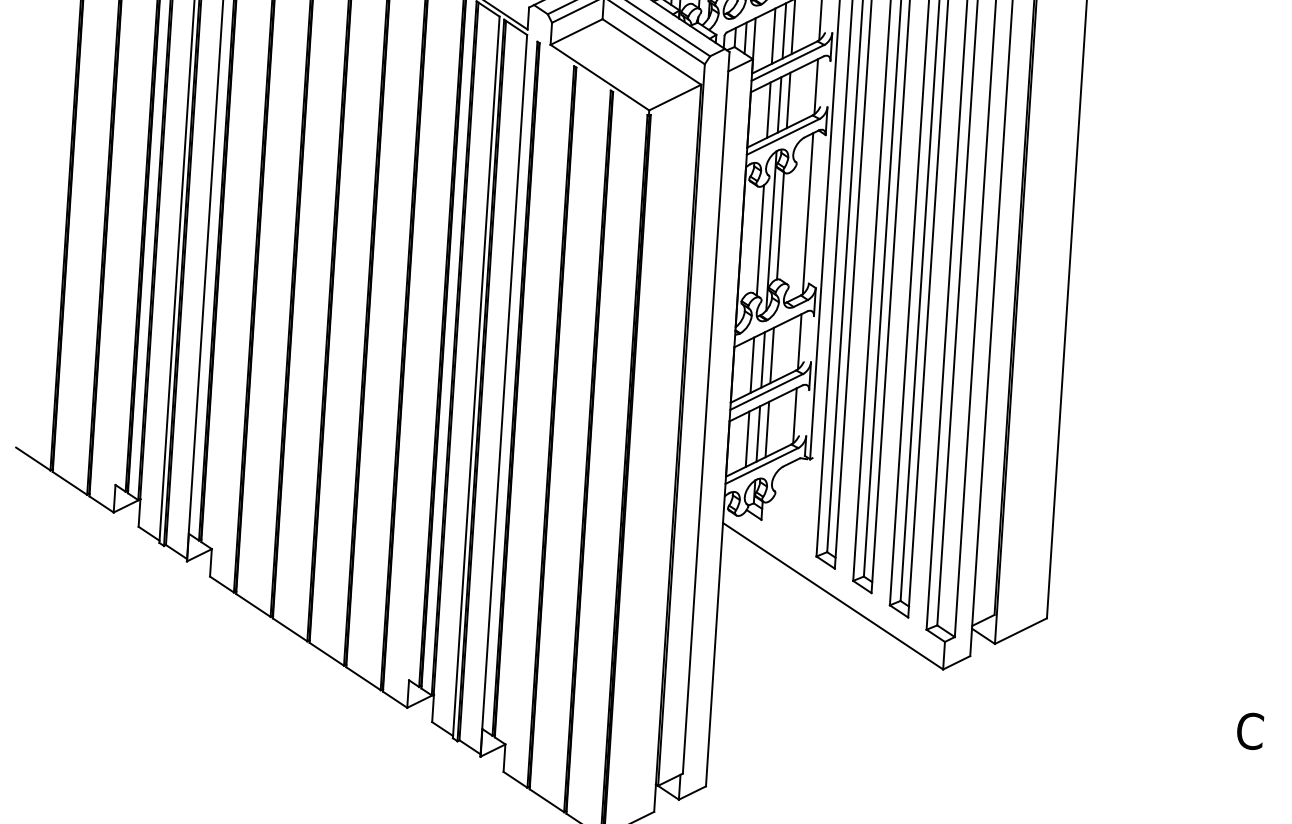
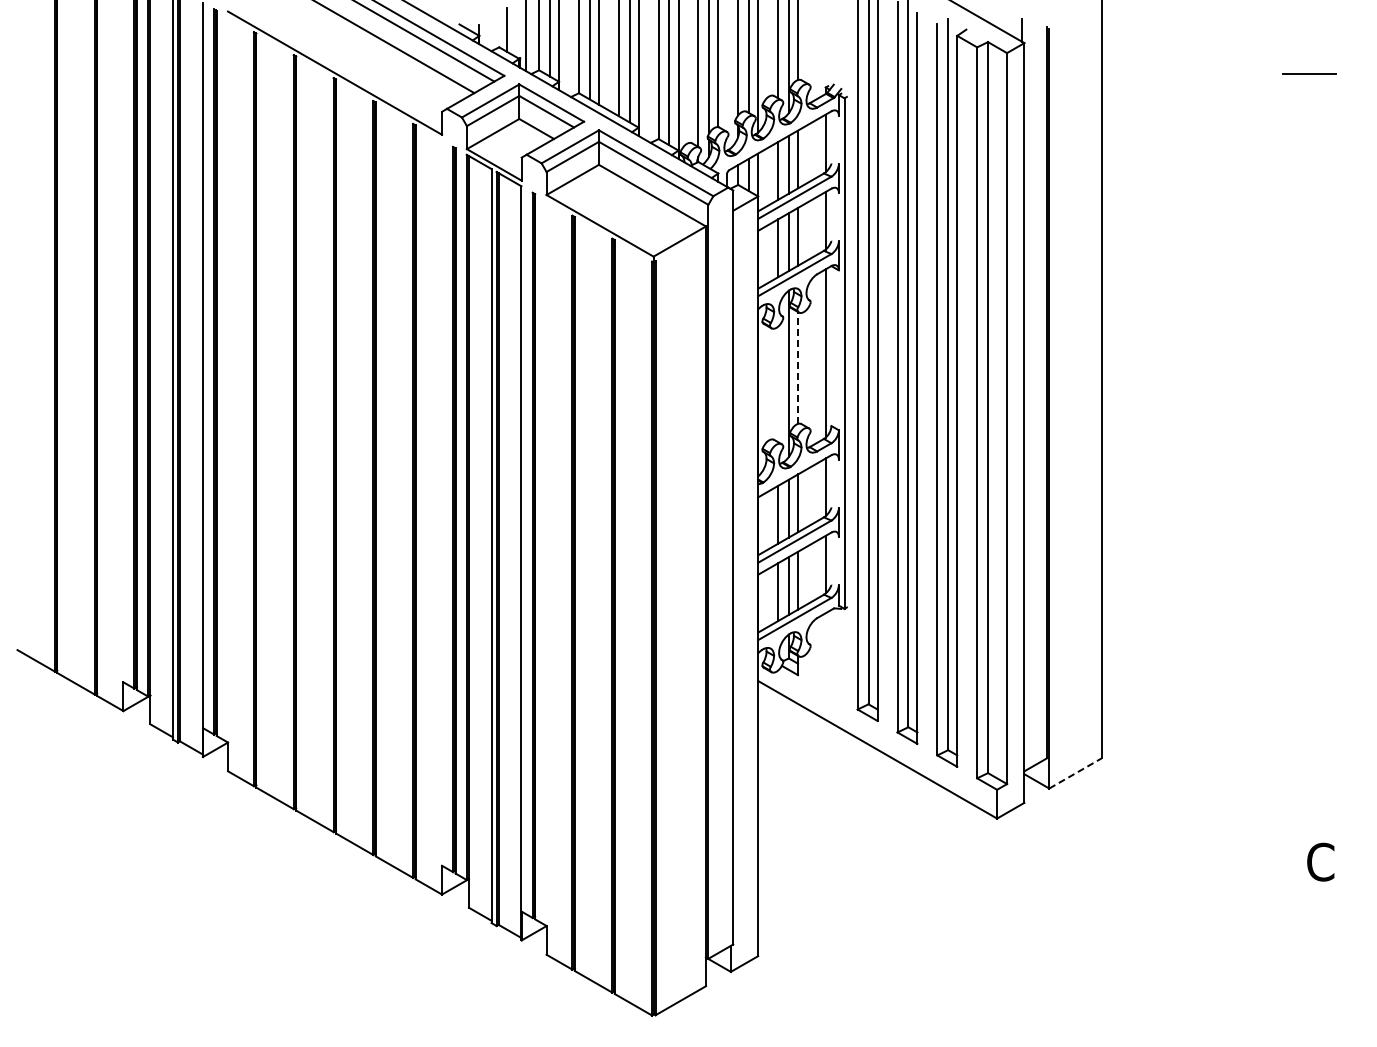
line: (780, 225) -> (797, 367), solid -> dashed
line: (760, 240) -> (778, 384), removed
line: (1020, 631) -> (1075, 773), solid -> dashed

